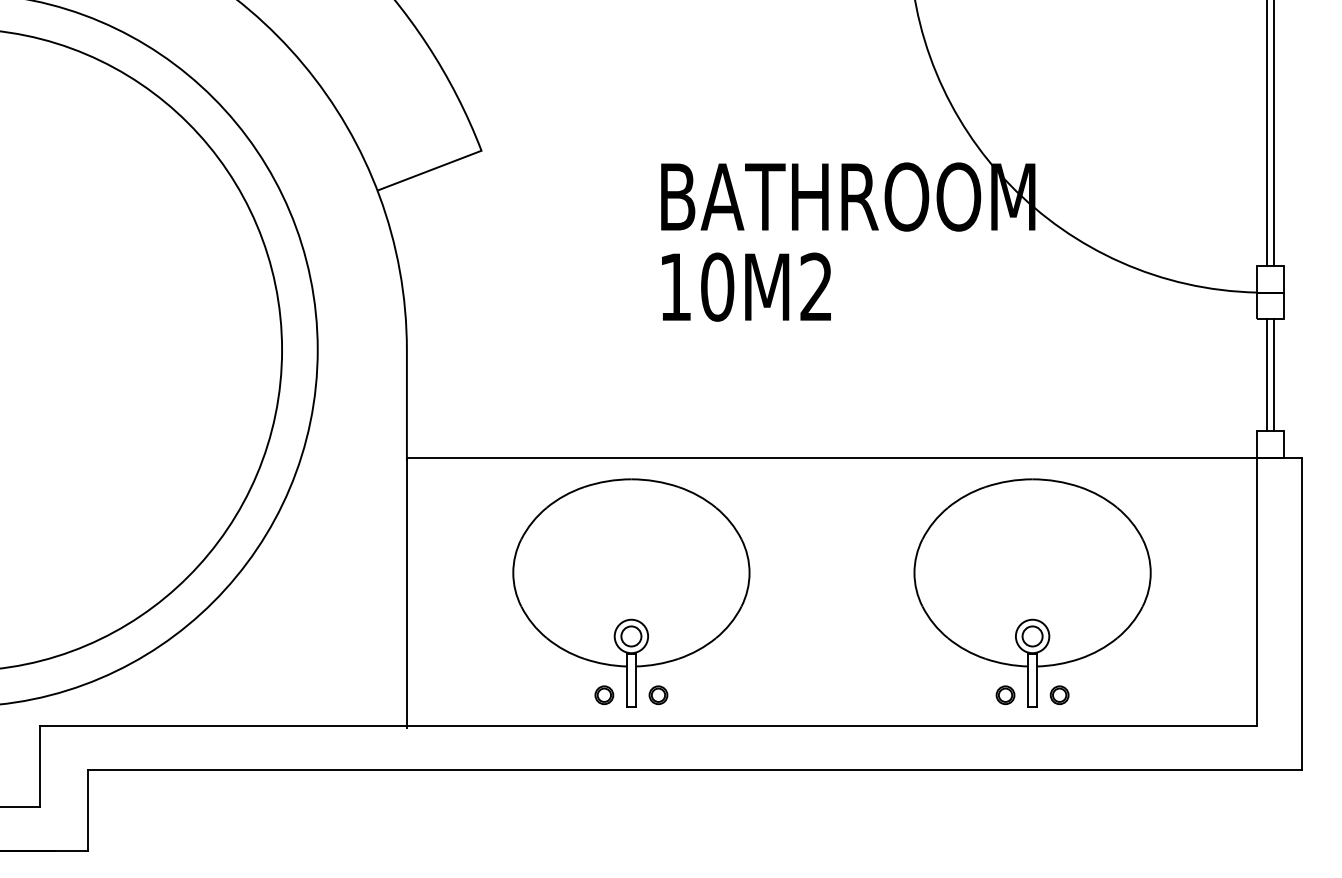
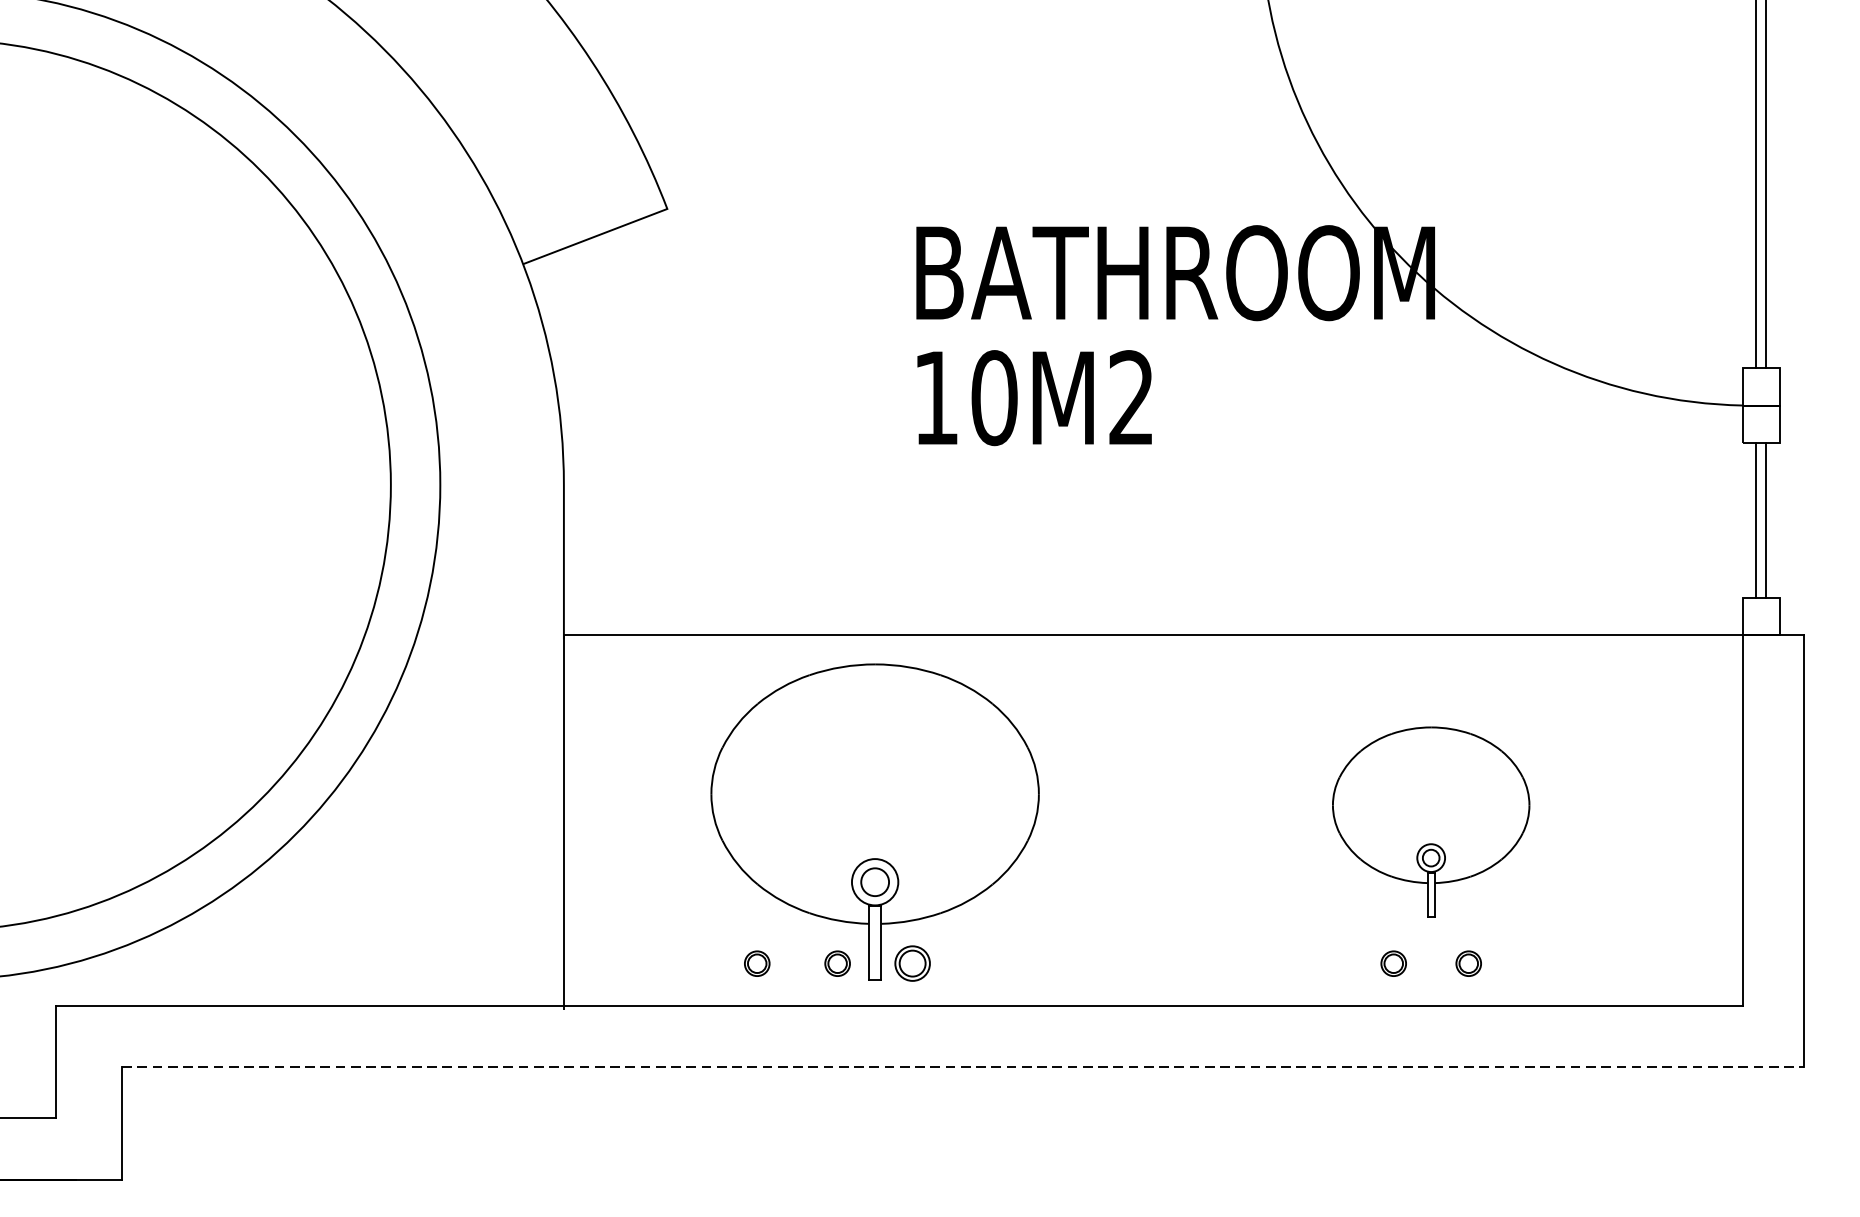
part: (1032, 592) -> (1431, 821), size x0.6
part: (546, 695) -> (757, 964), added
part: (658, 695) -> (912, 964), size x1.4
line: (694, 770) -> (962, 1068), solid -> dashed

